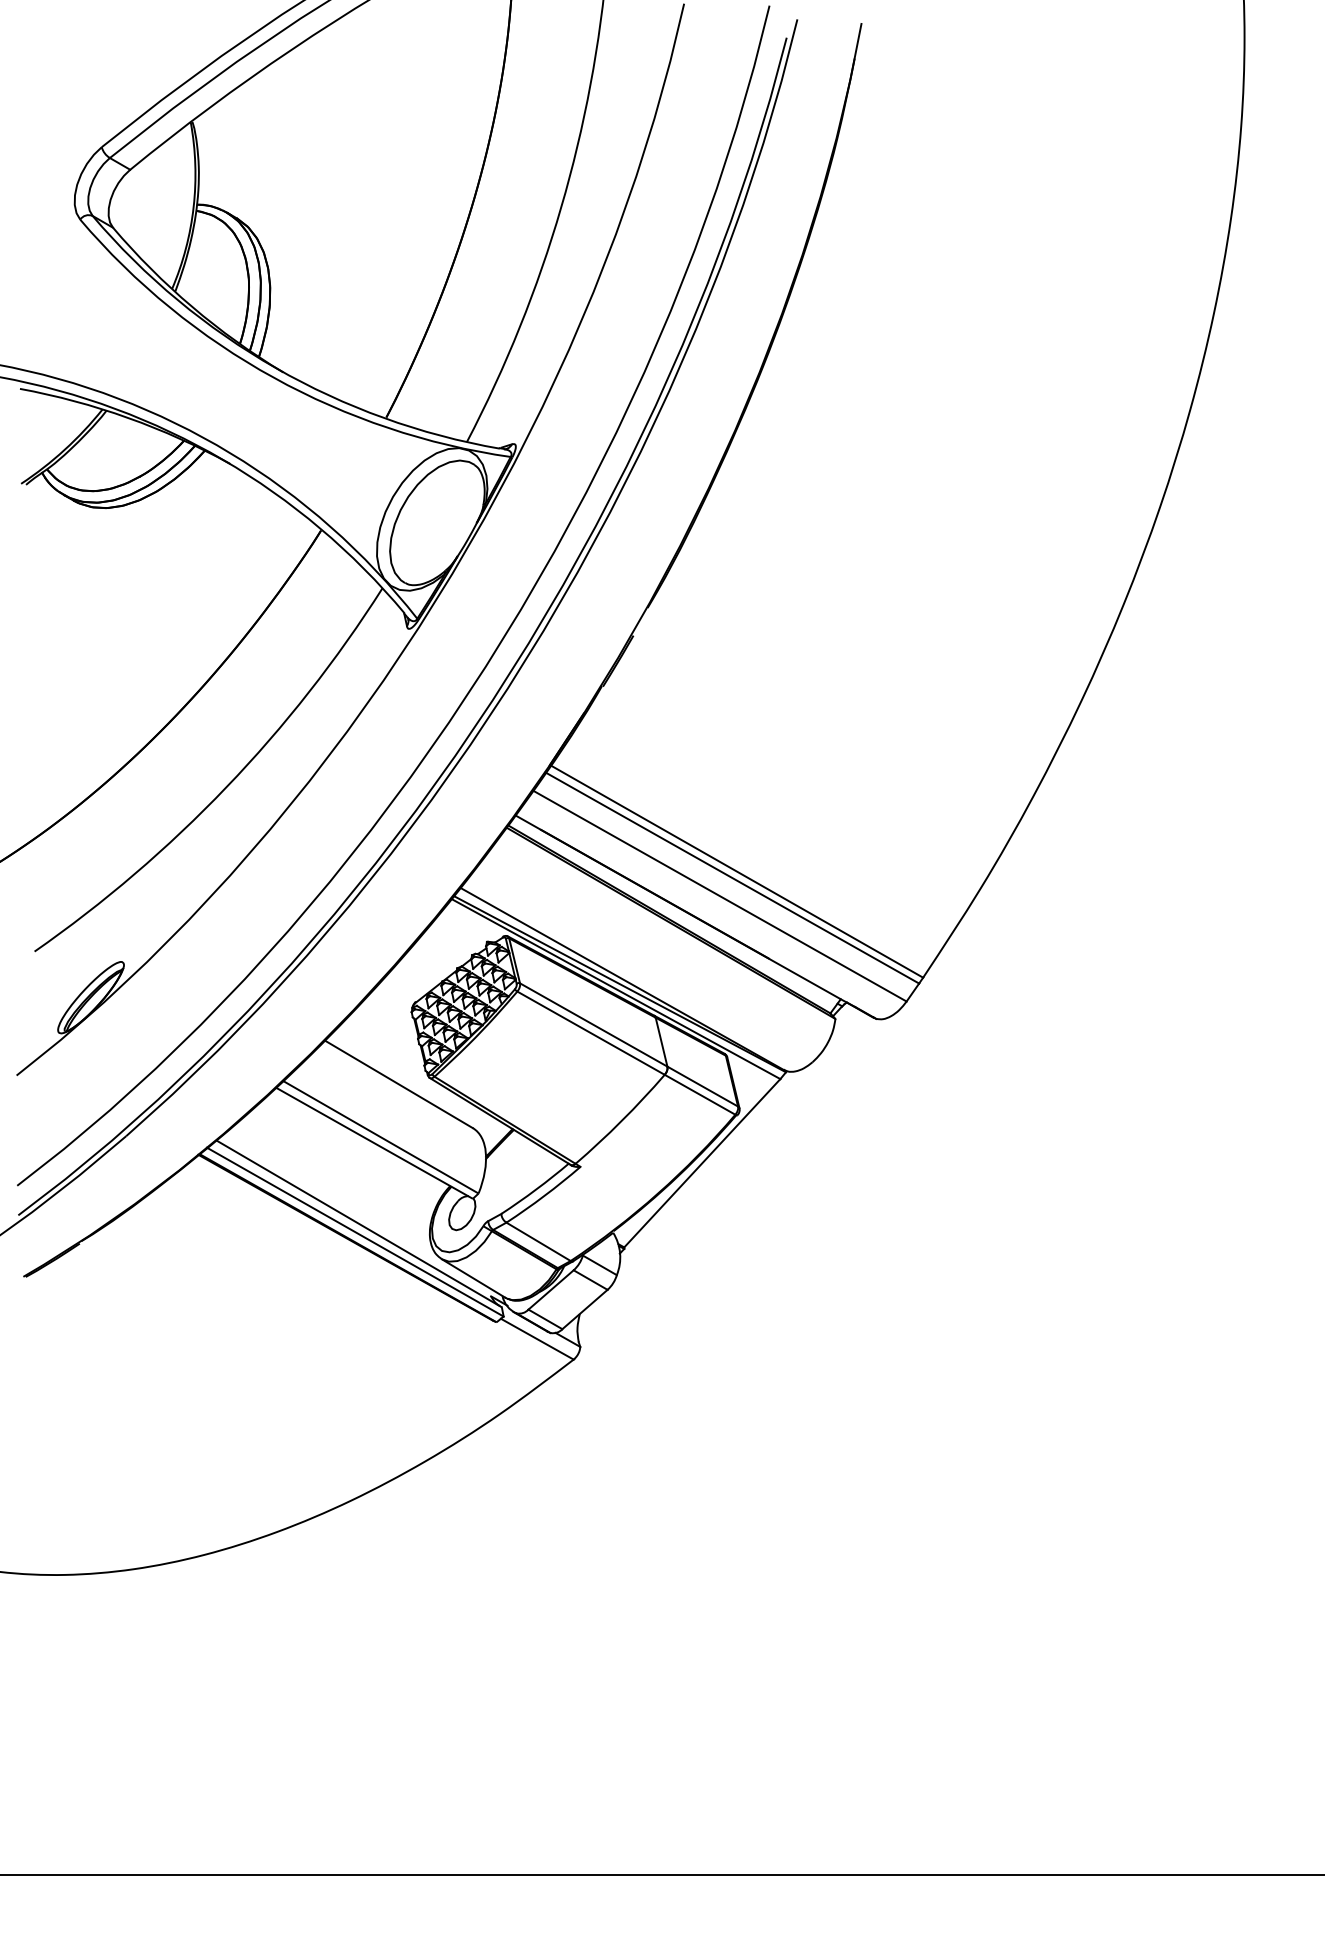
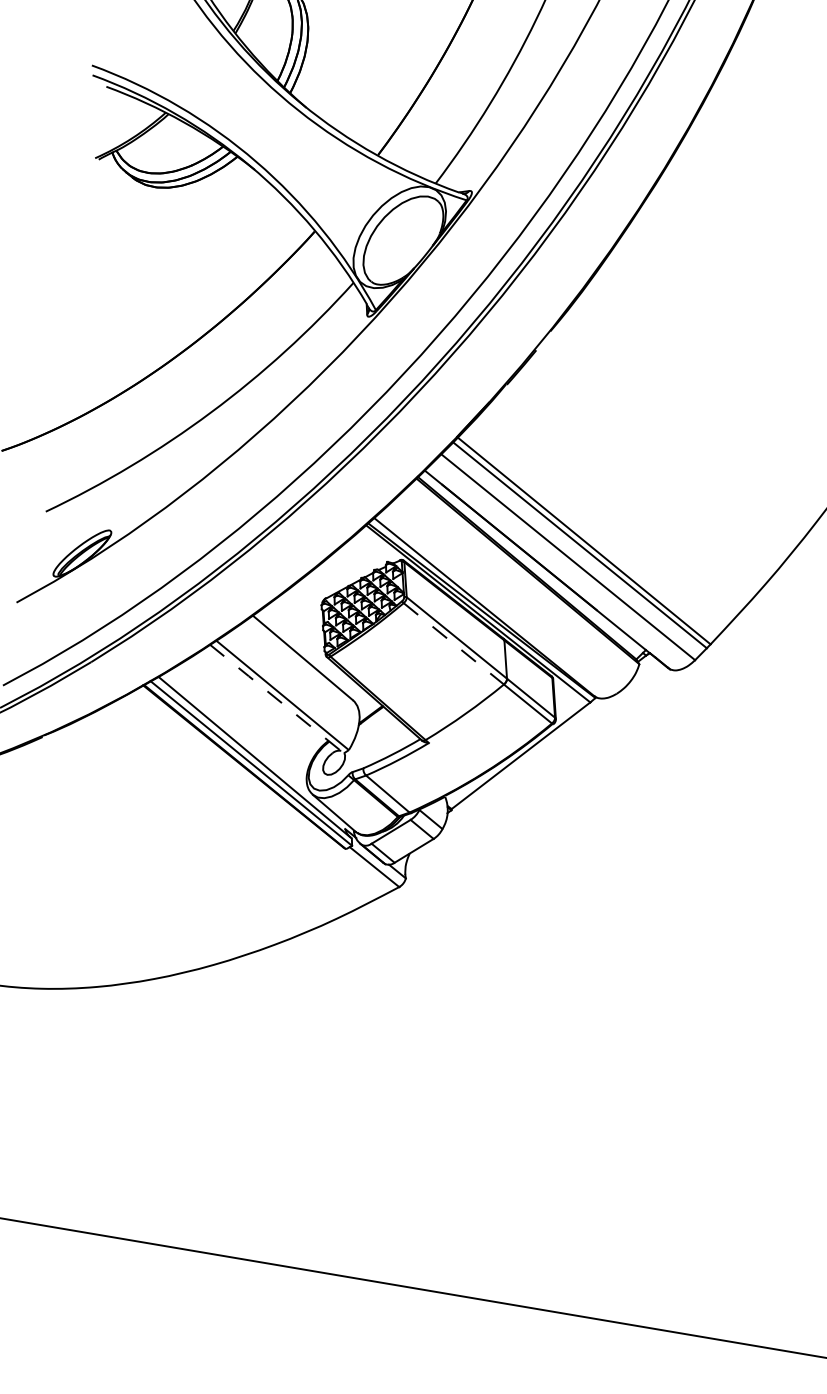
line: (591, 1033) -> (454, 644), solid -> dashed
line: (373, 1142) -> (276, 698), solid -> dashed

